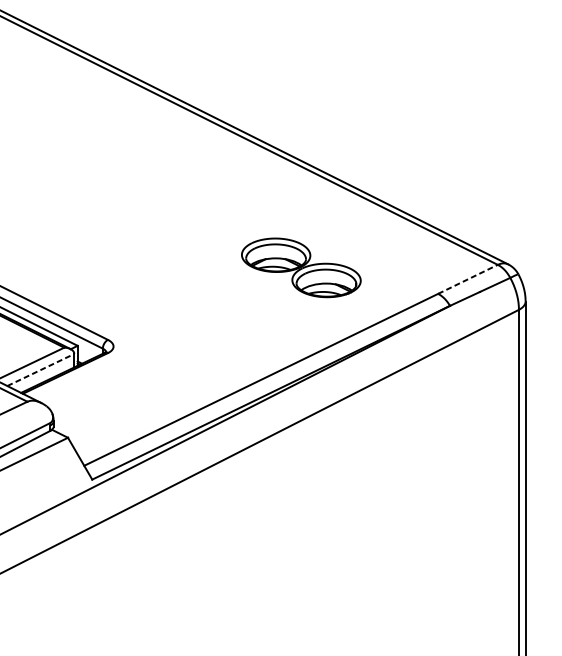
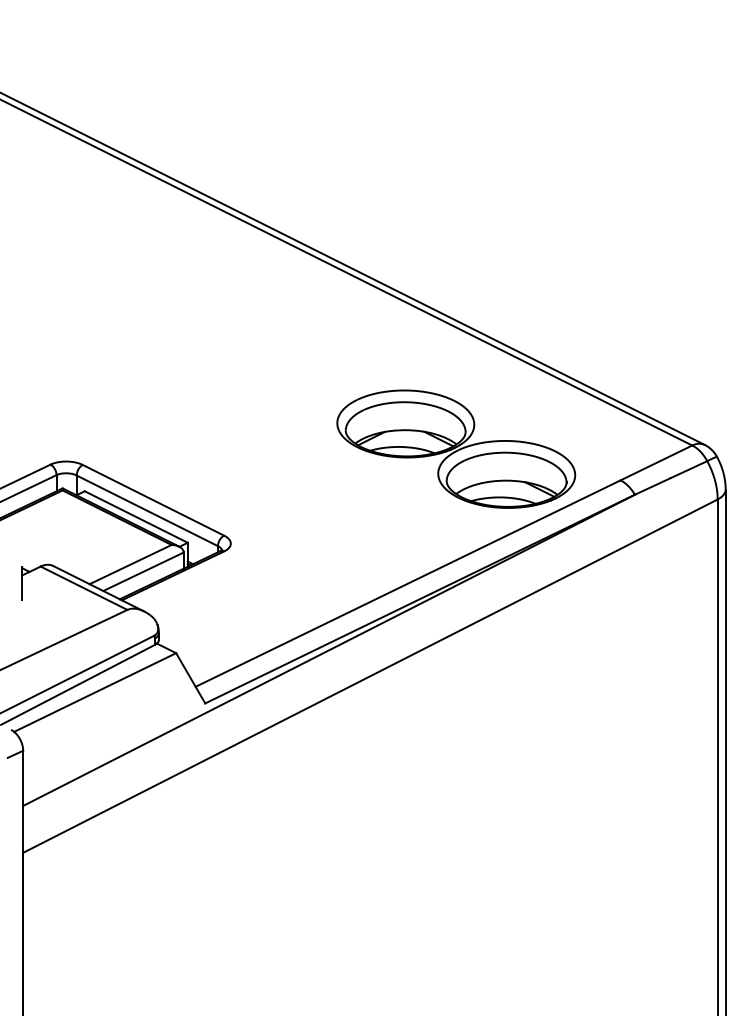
part: (301, 267) -> (456, 448), size x1.67
line: (468, 279) -> (656, 462), dashed -> solid
line: (40, 369) -> (143, 571), dashed -> solid

